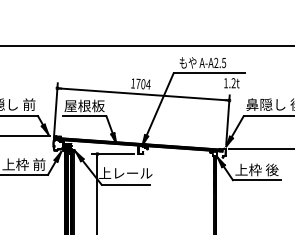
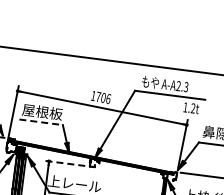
text: (224, 61) -> (186, 85), A-A2.5 -> A-A2.3
text: (148, 84) -> (108, 98), 1704 -> 1706
line: (84, 116) -> (41, 122), solid -> dashed
line: (113, 154) -> (64, 163), solid -> dashed

